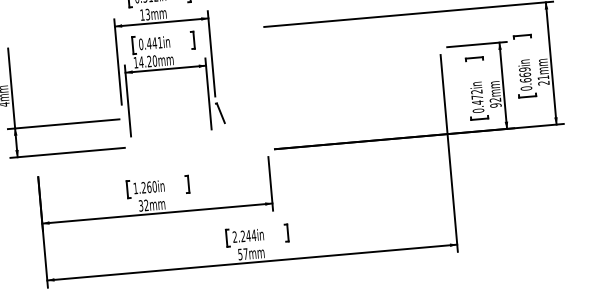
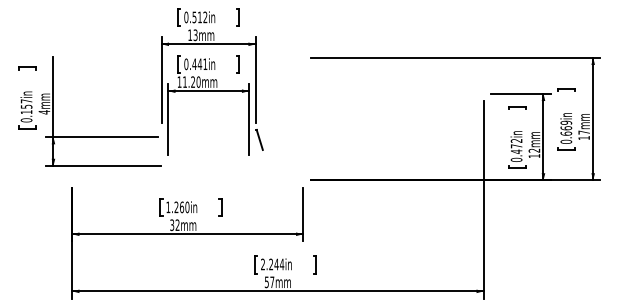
text: (140, 61) -> (184, 81), 14.20mm -> 11.20mm
text: (543, 80) -> (583, 135), 21mm -> 17mm
text: (496, 105) -> (534, 156), 92mm -> 12mm

